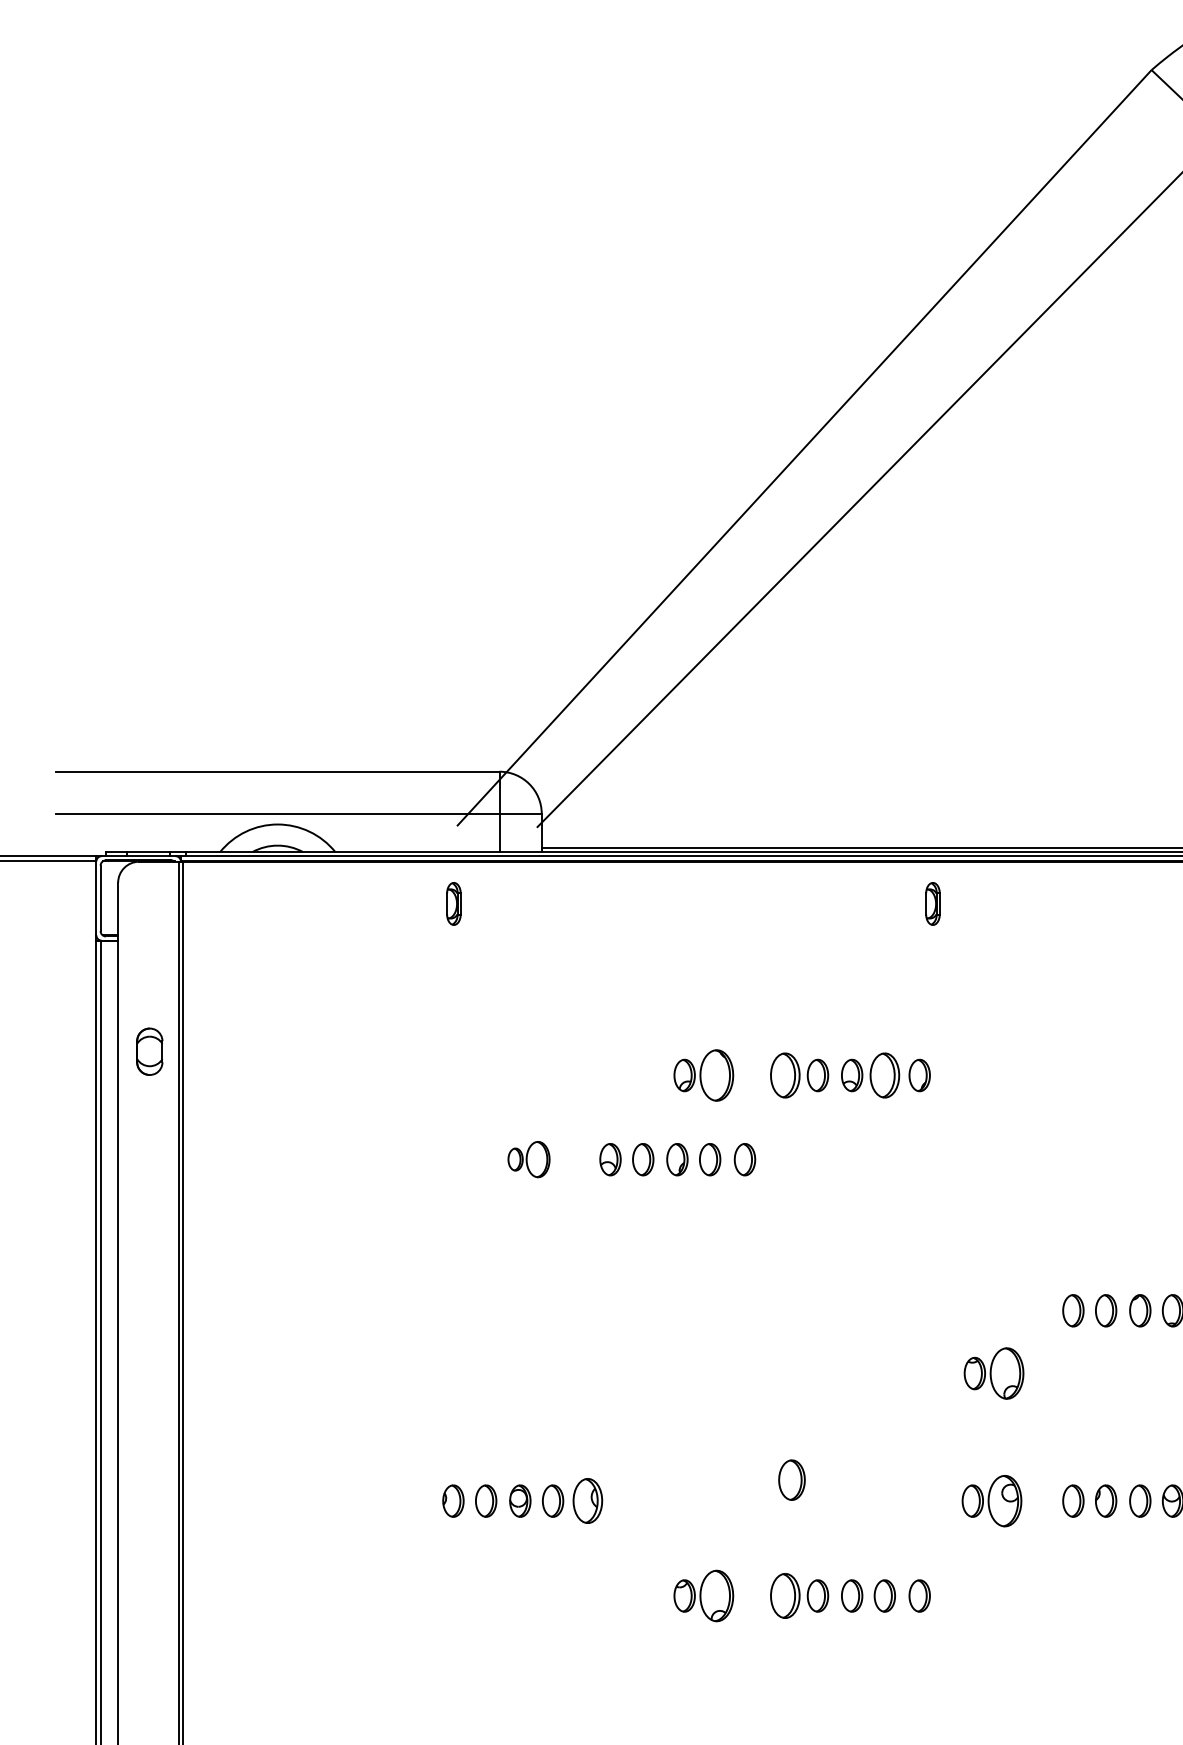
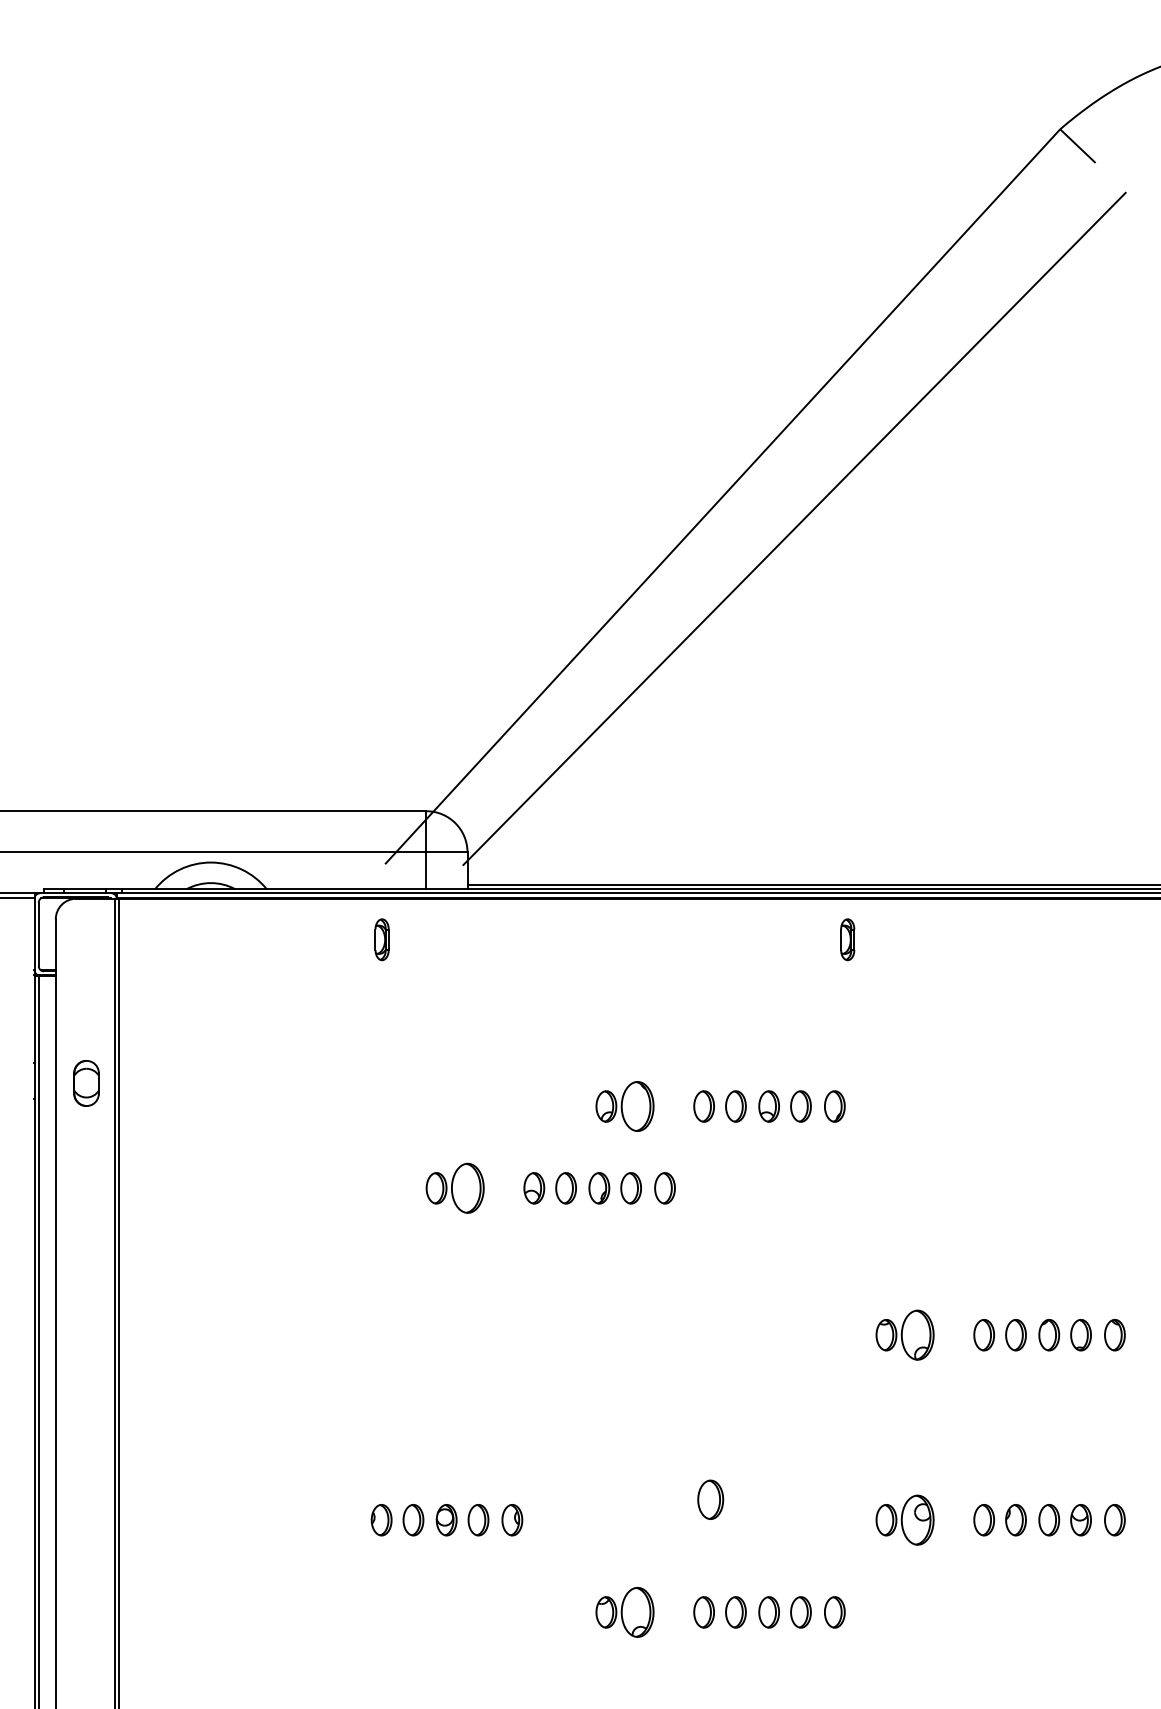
part: (784, 1075) -> (703, 1106), size x0.71
part: (884, 1075) -> (800, 1106), size x0.71
part: (528, 1158) -> (454, 1187), size x1.43
part: (993, 1372) -> (904, 1334), moved
part: (588, 1501) -> (512, 1520), size x0.71
part: (784, 1596) -> (703, 1612), size x0.71

